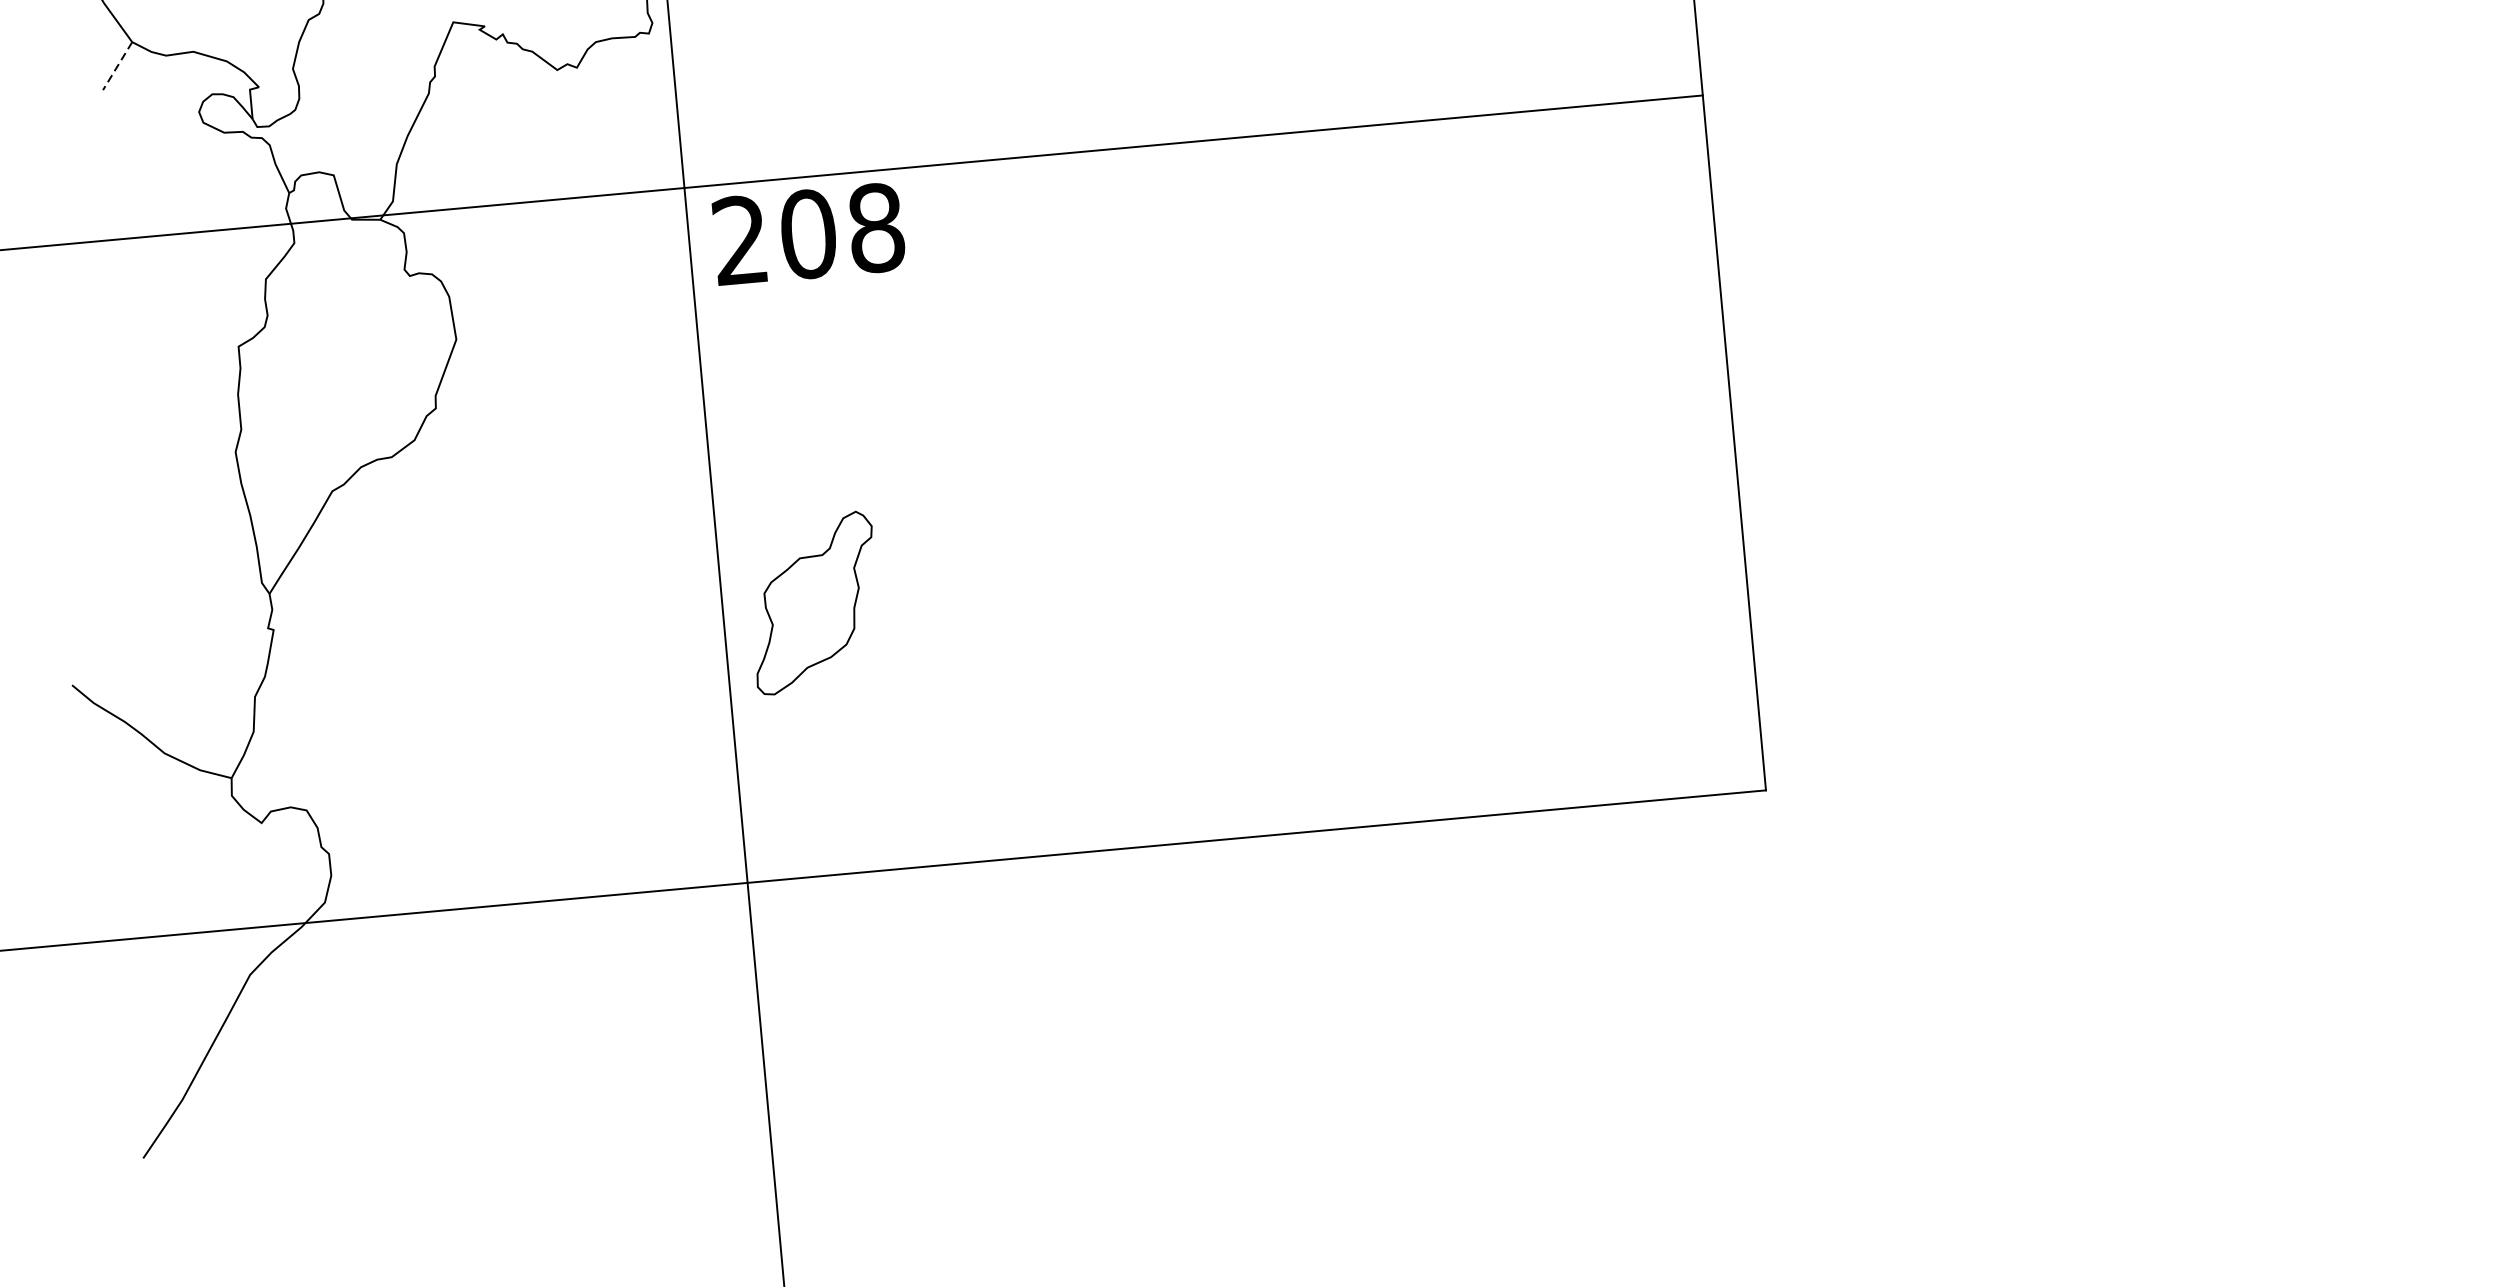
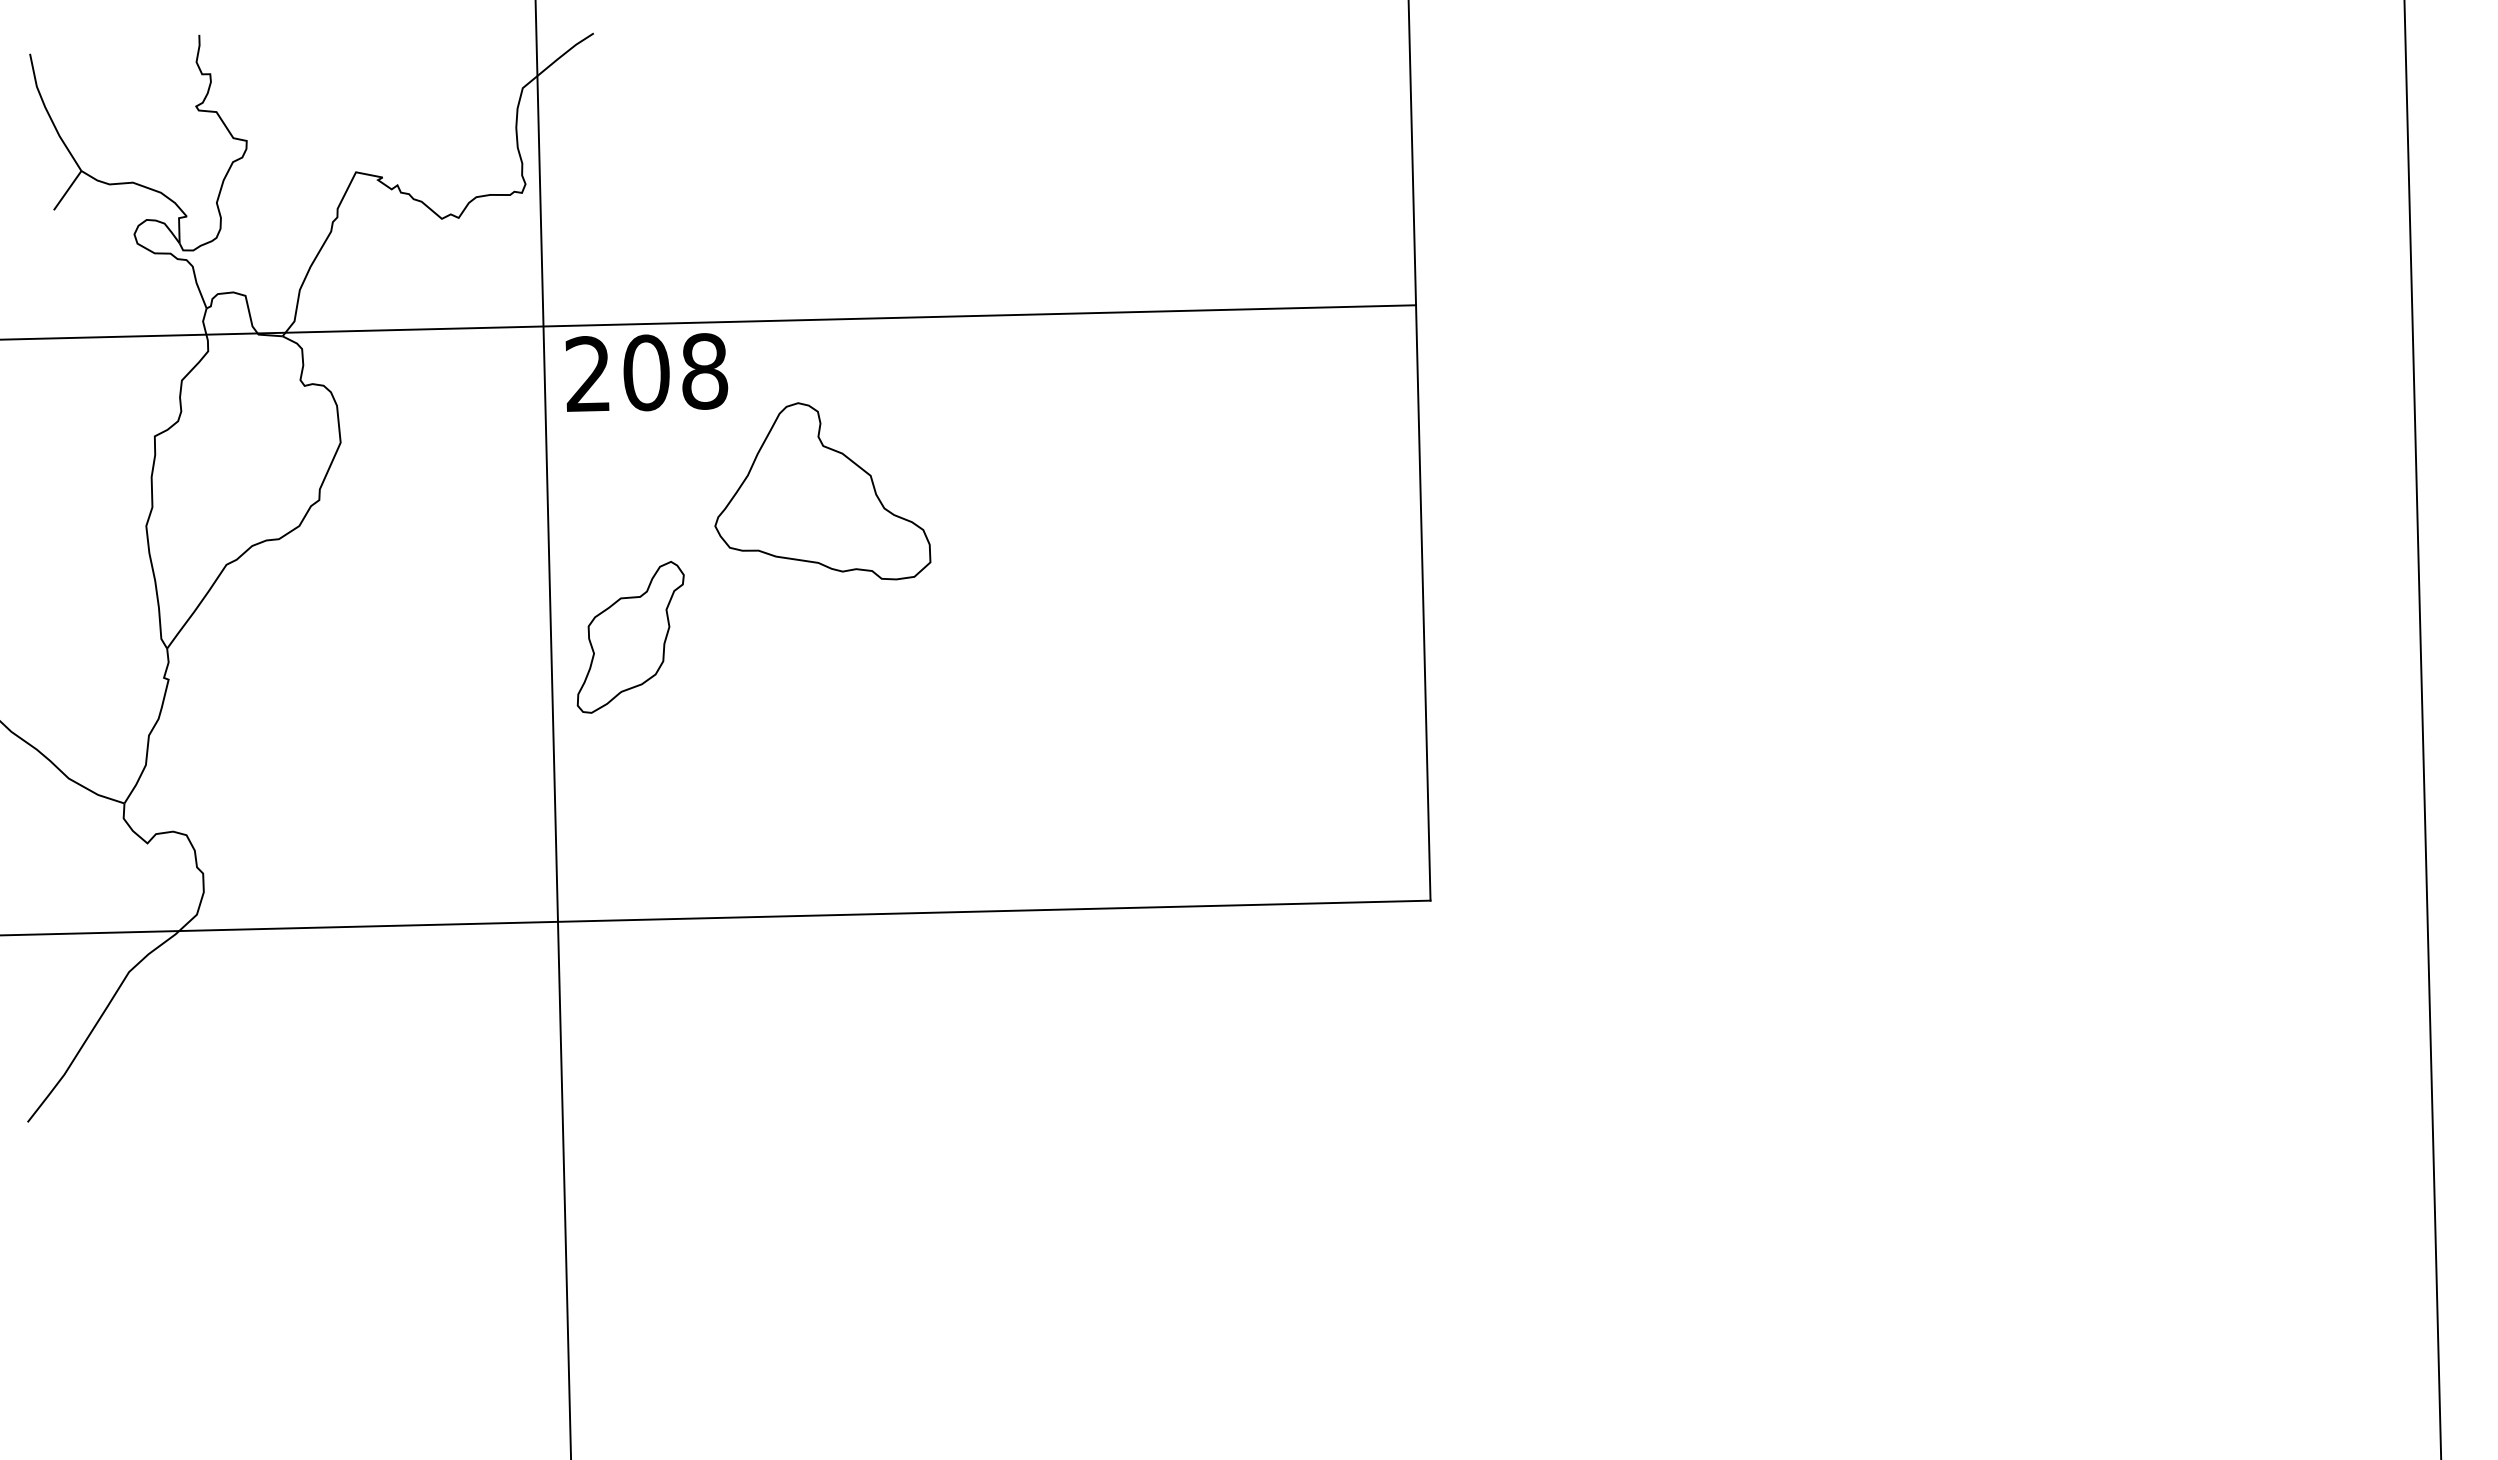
line: (117, 66) -> (67, 190), dashed -> solid
part: (1023, 359) -> (822, 491), added
part: (814, 603) -> (630, 637), moved

